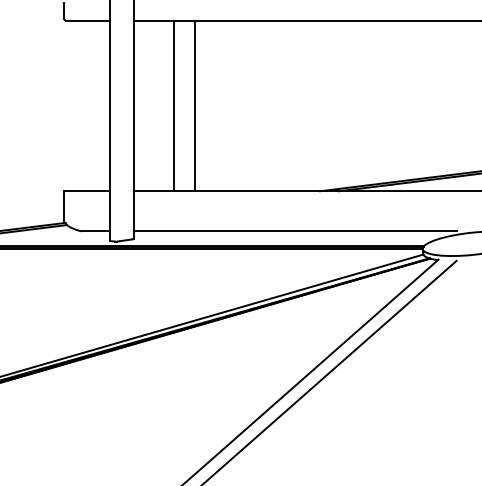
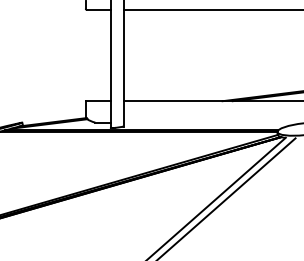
line: (173, 105) -> (144, 55), removed
line: (194, 105) -> (155, 55), removed
line: (295, 231) -> (209, 122), removed

